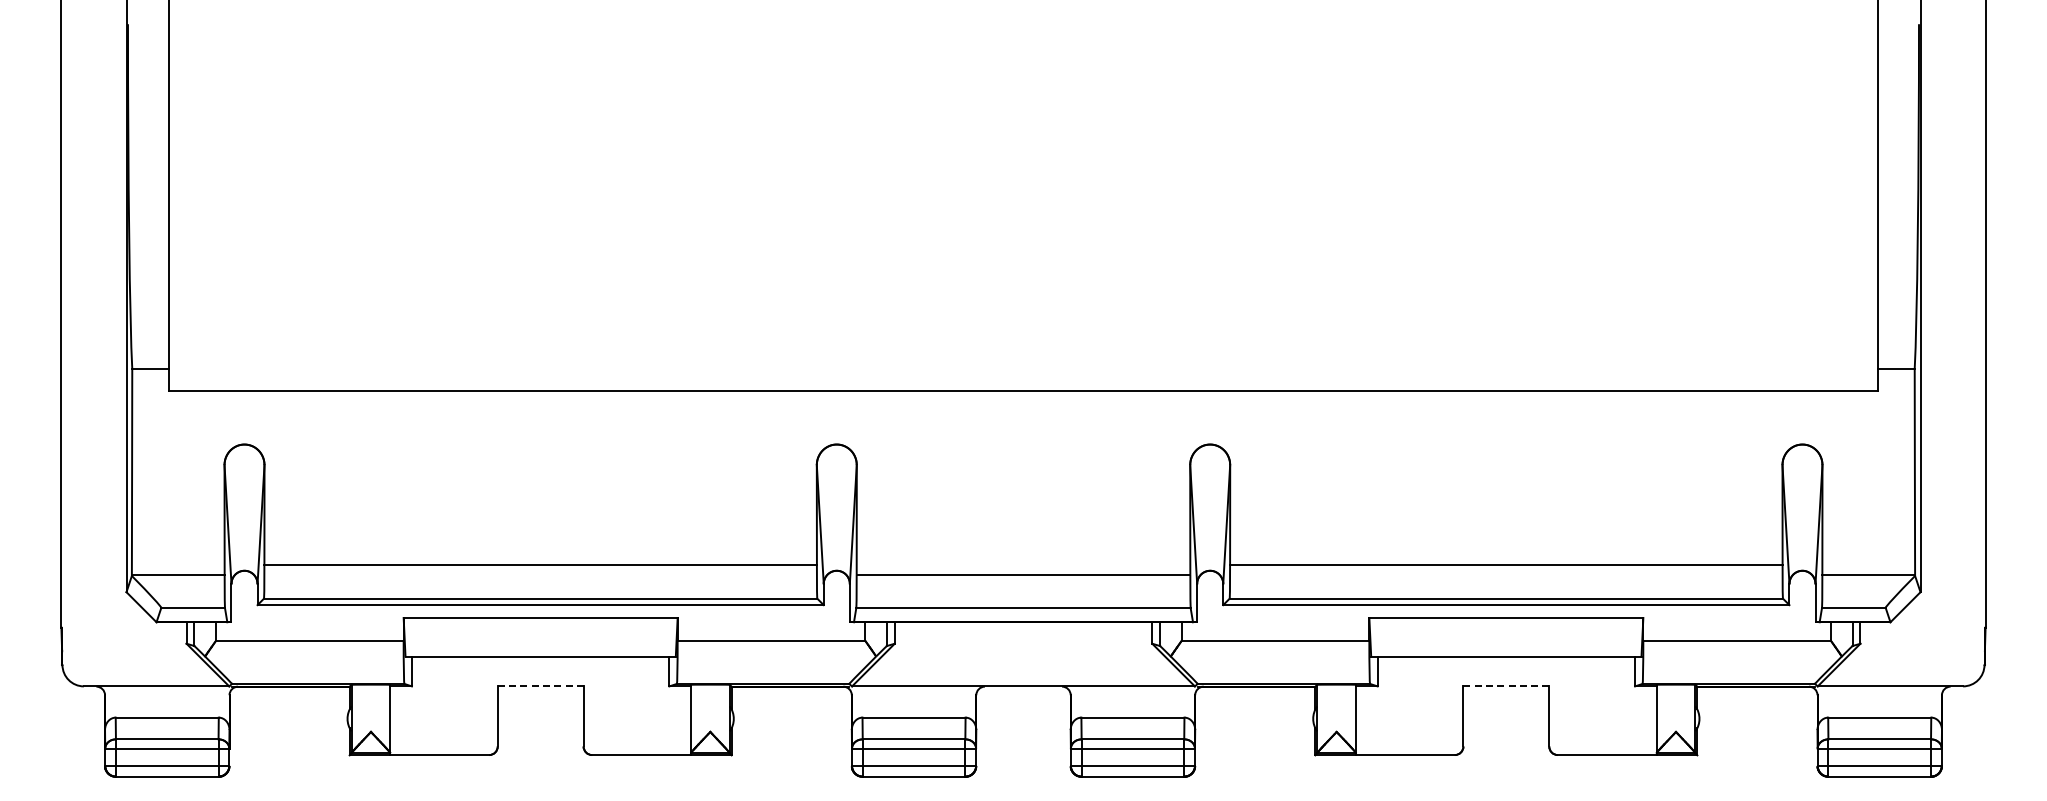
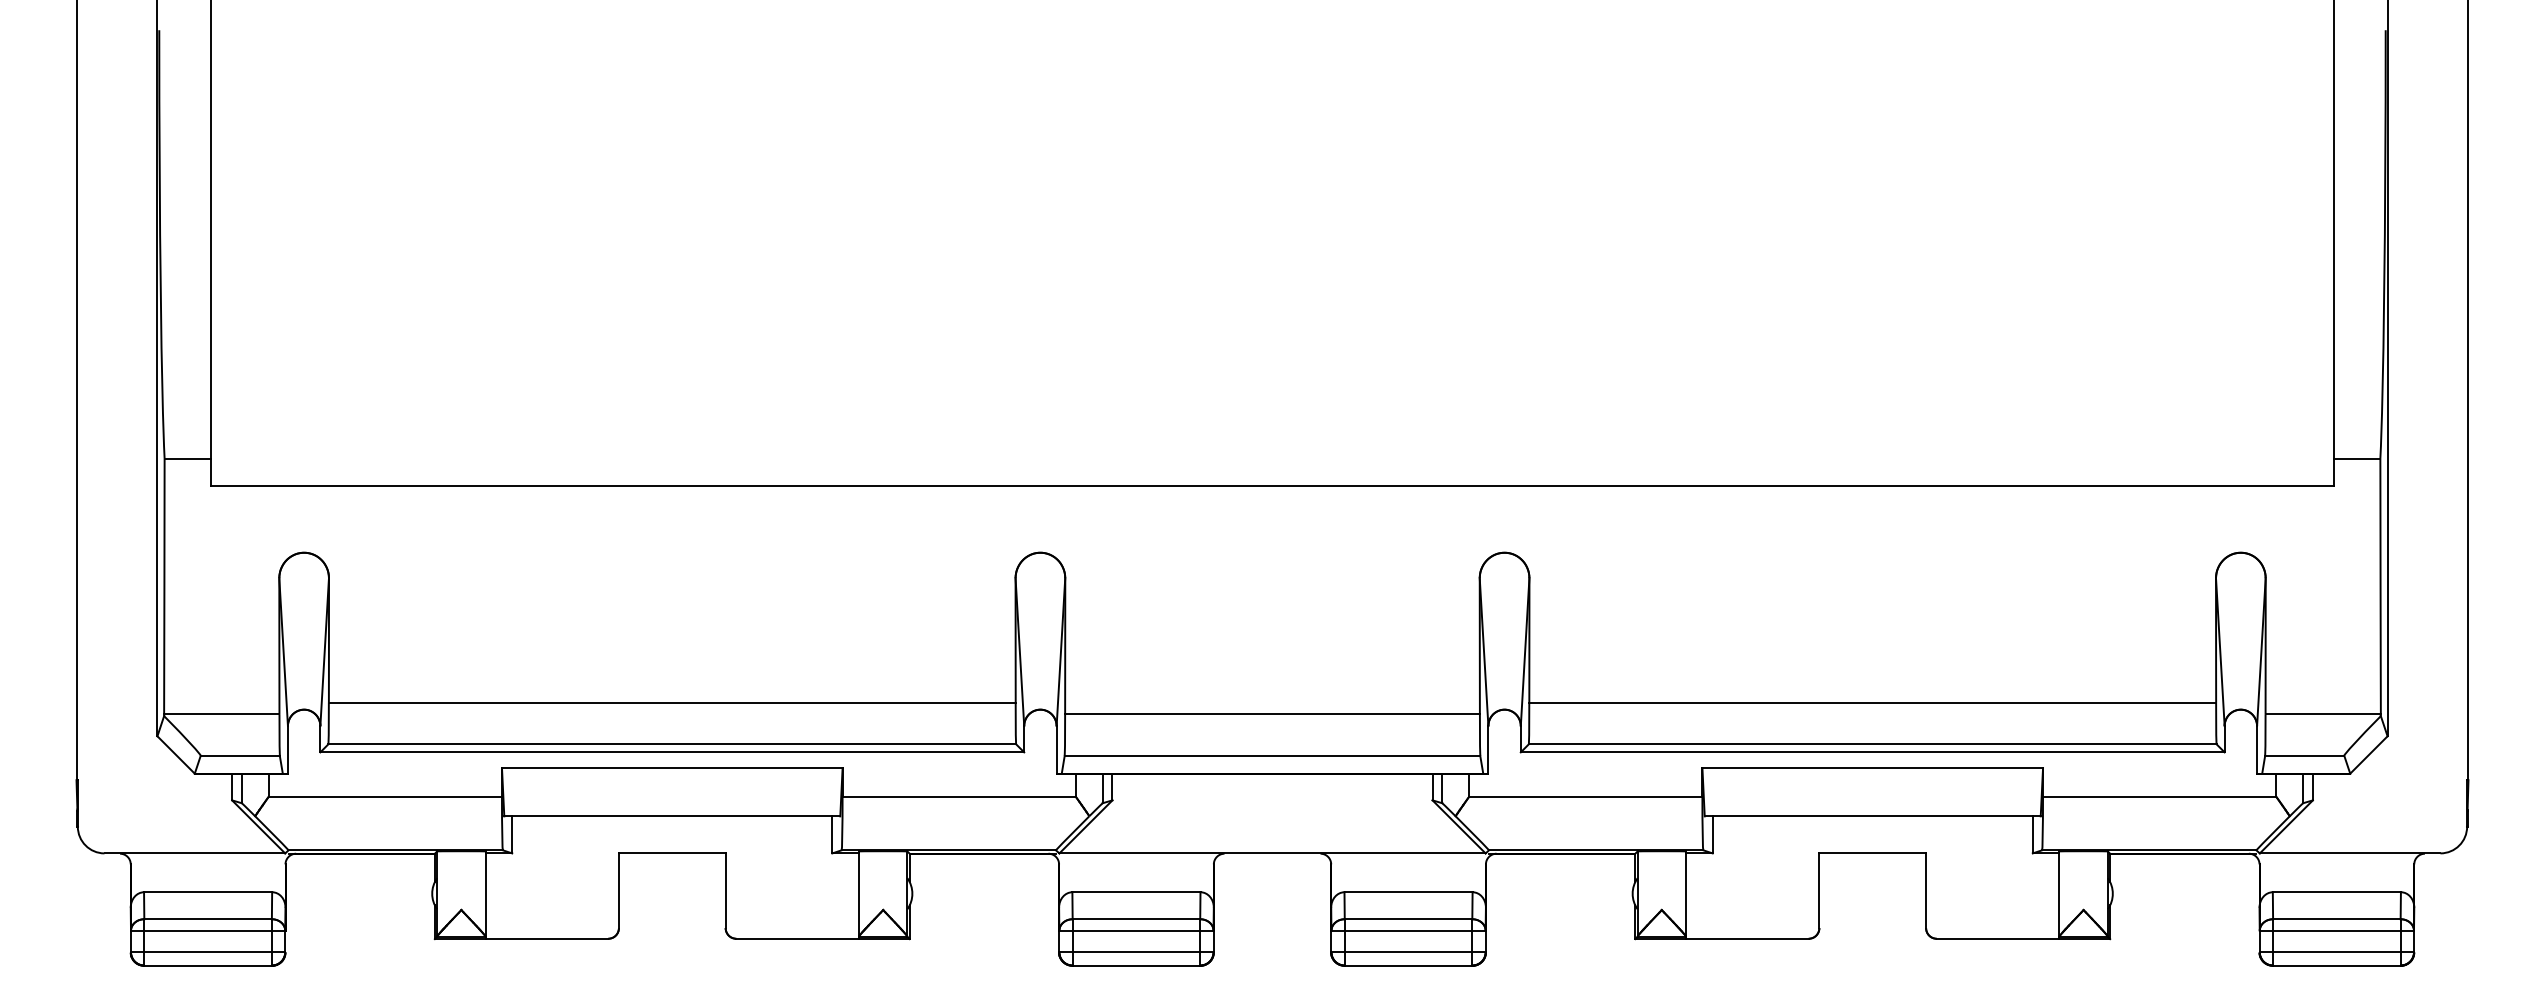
line: (540, 686) -> (672, 853), dashed -> solid
line: (1506, 686) -> (1872, 853), dashed -> solid

